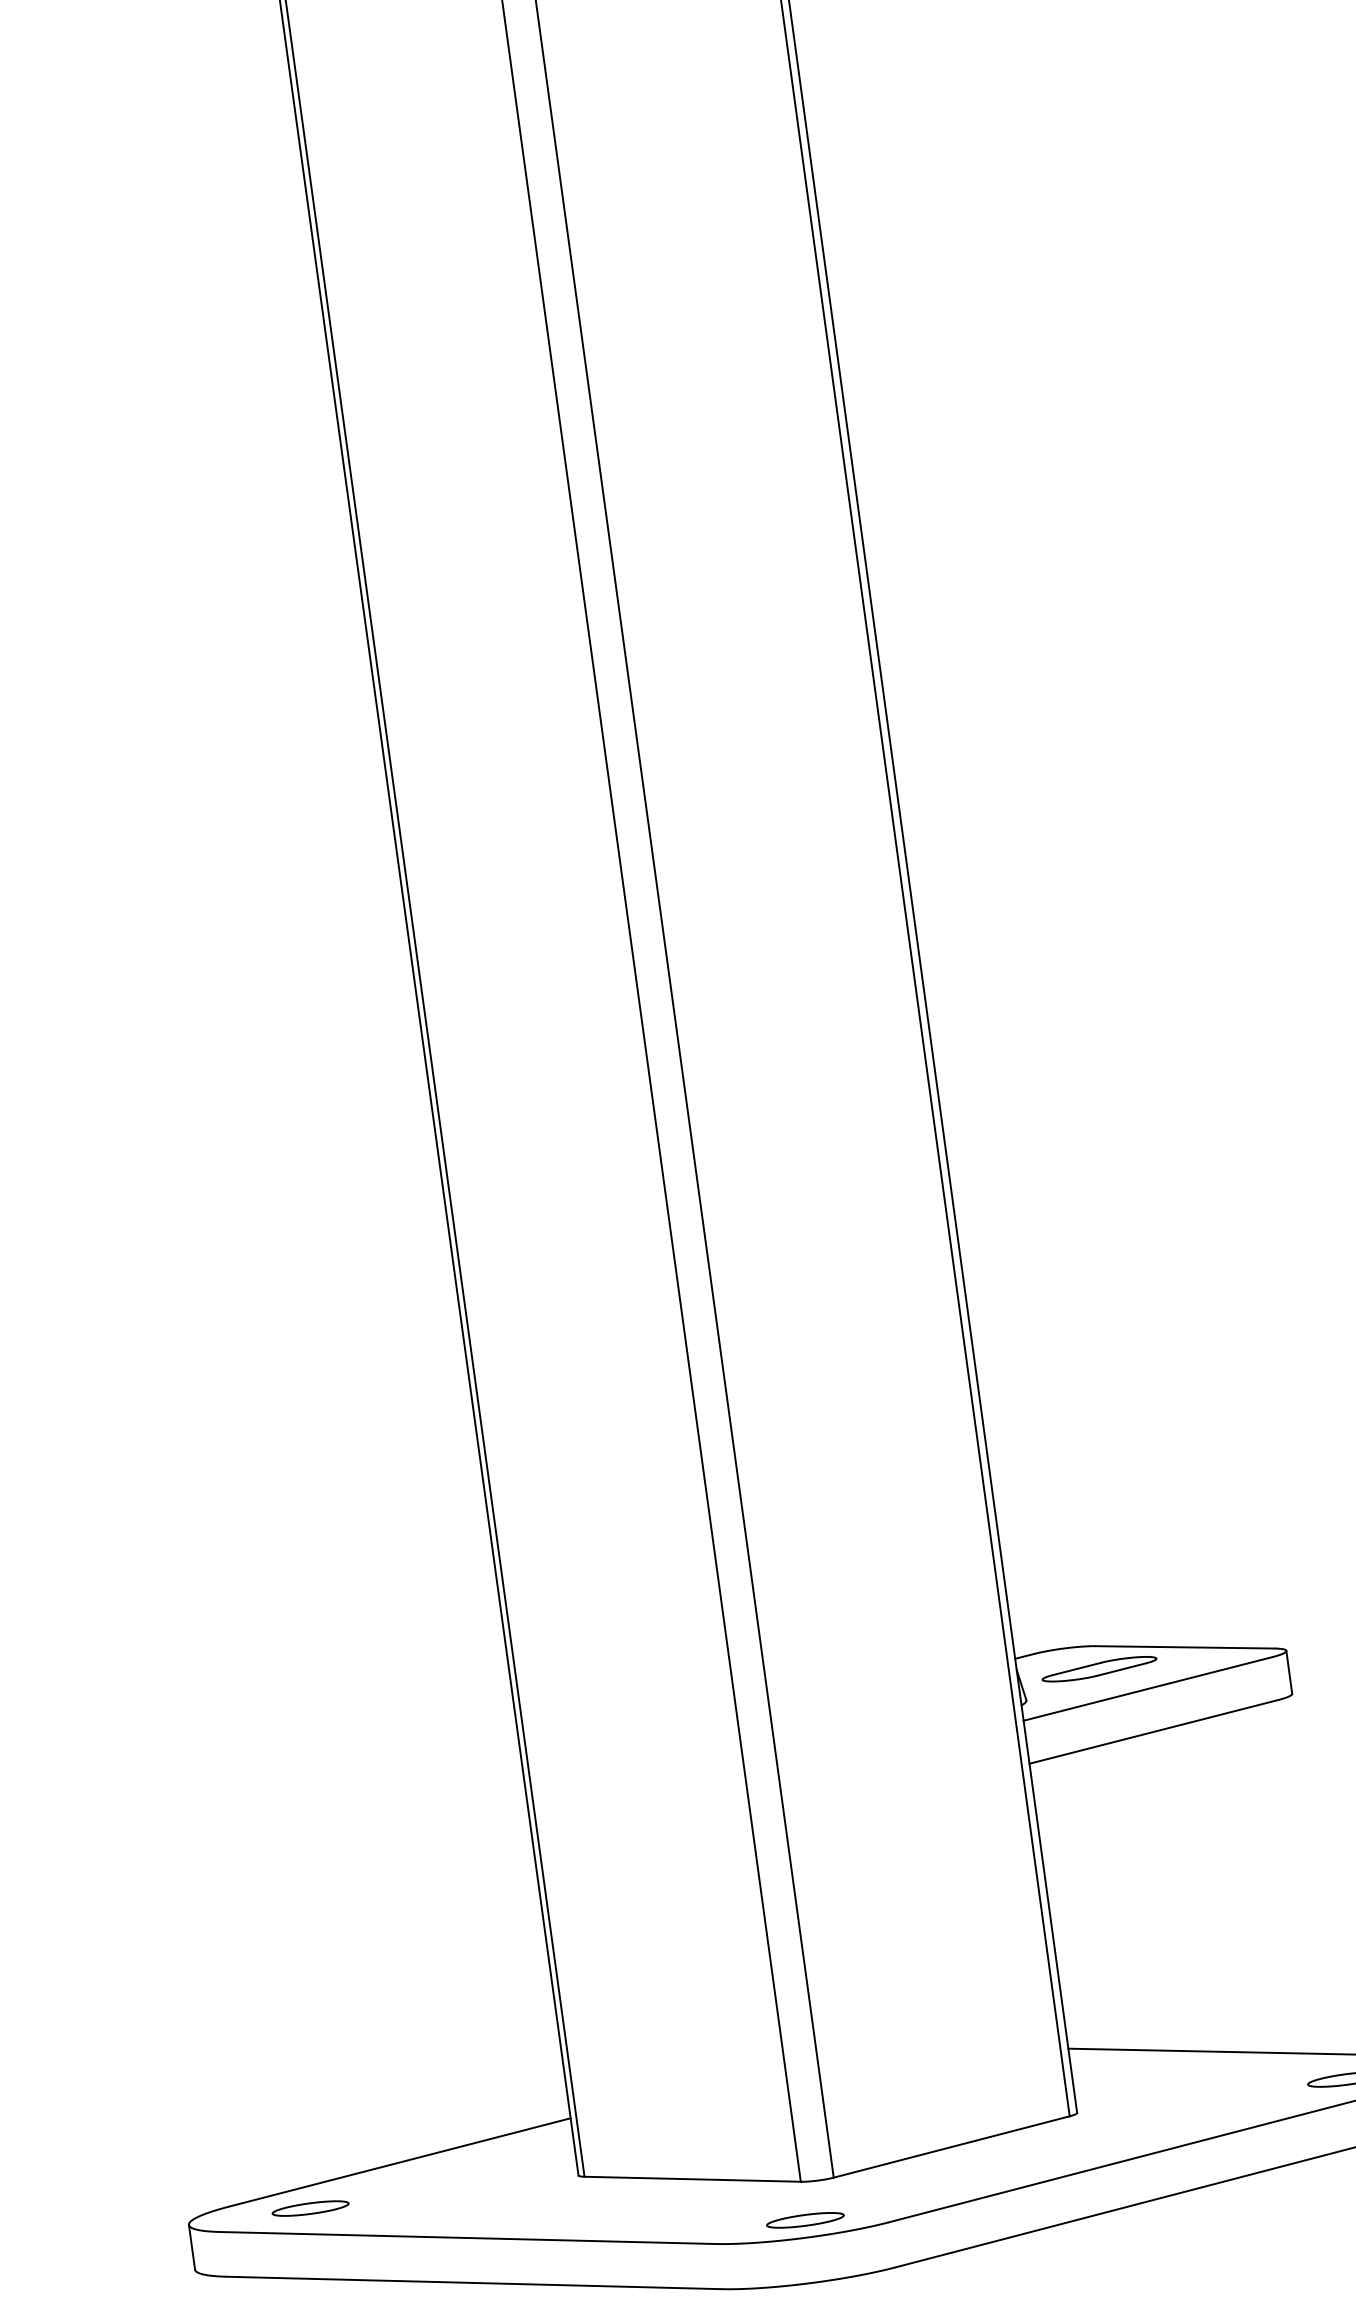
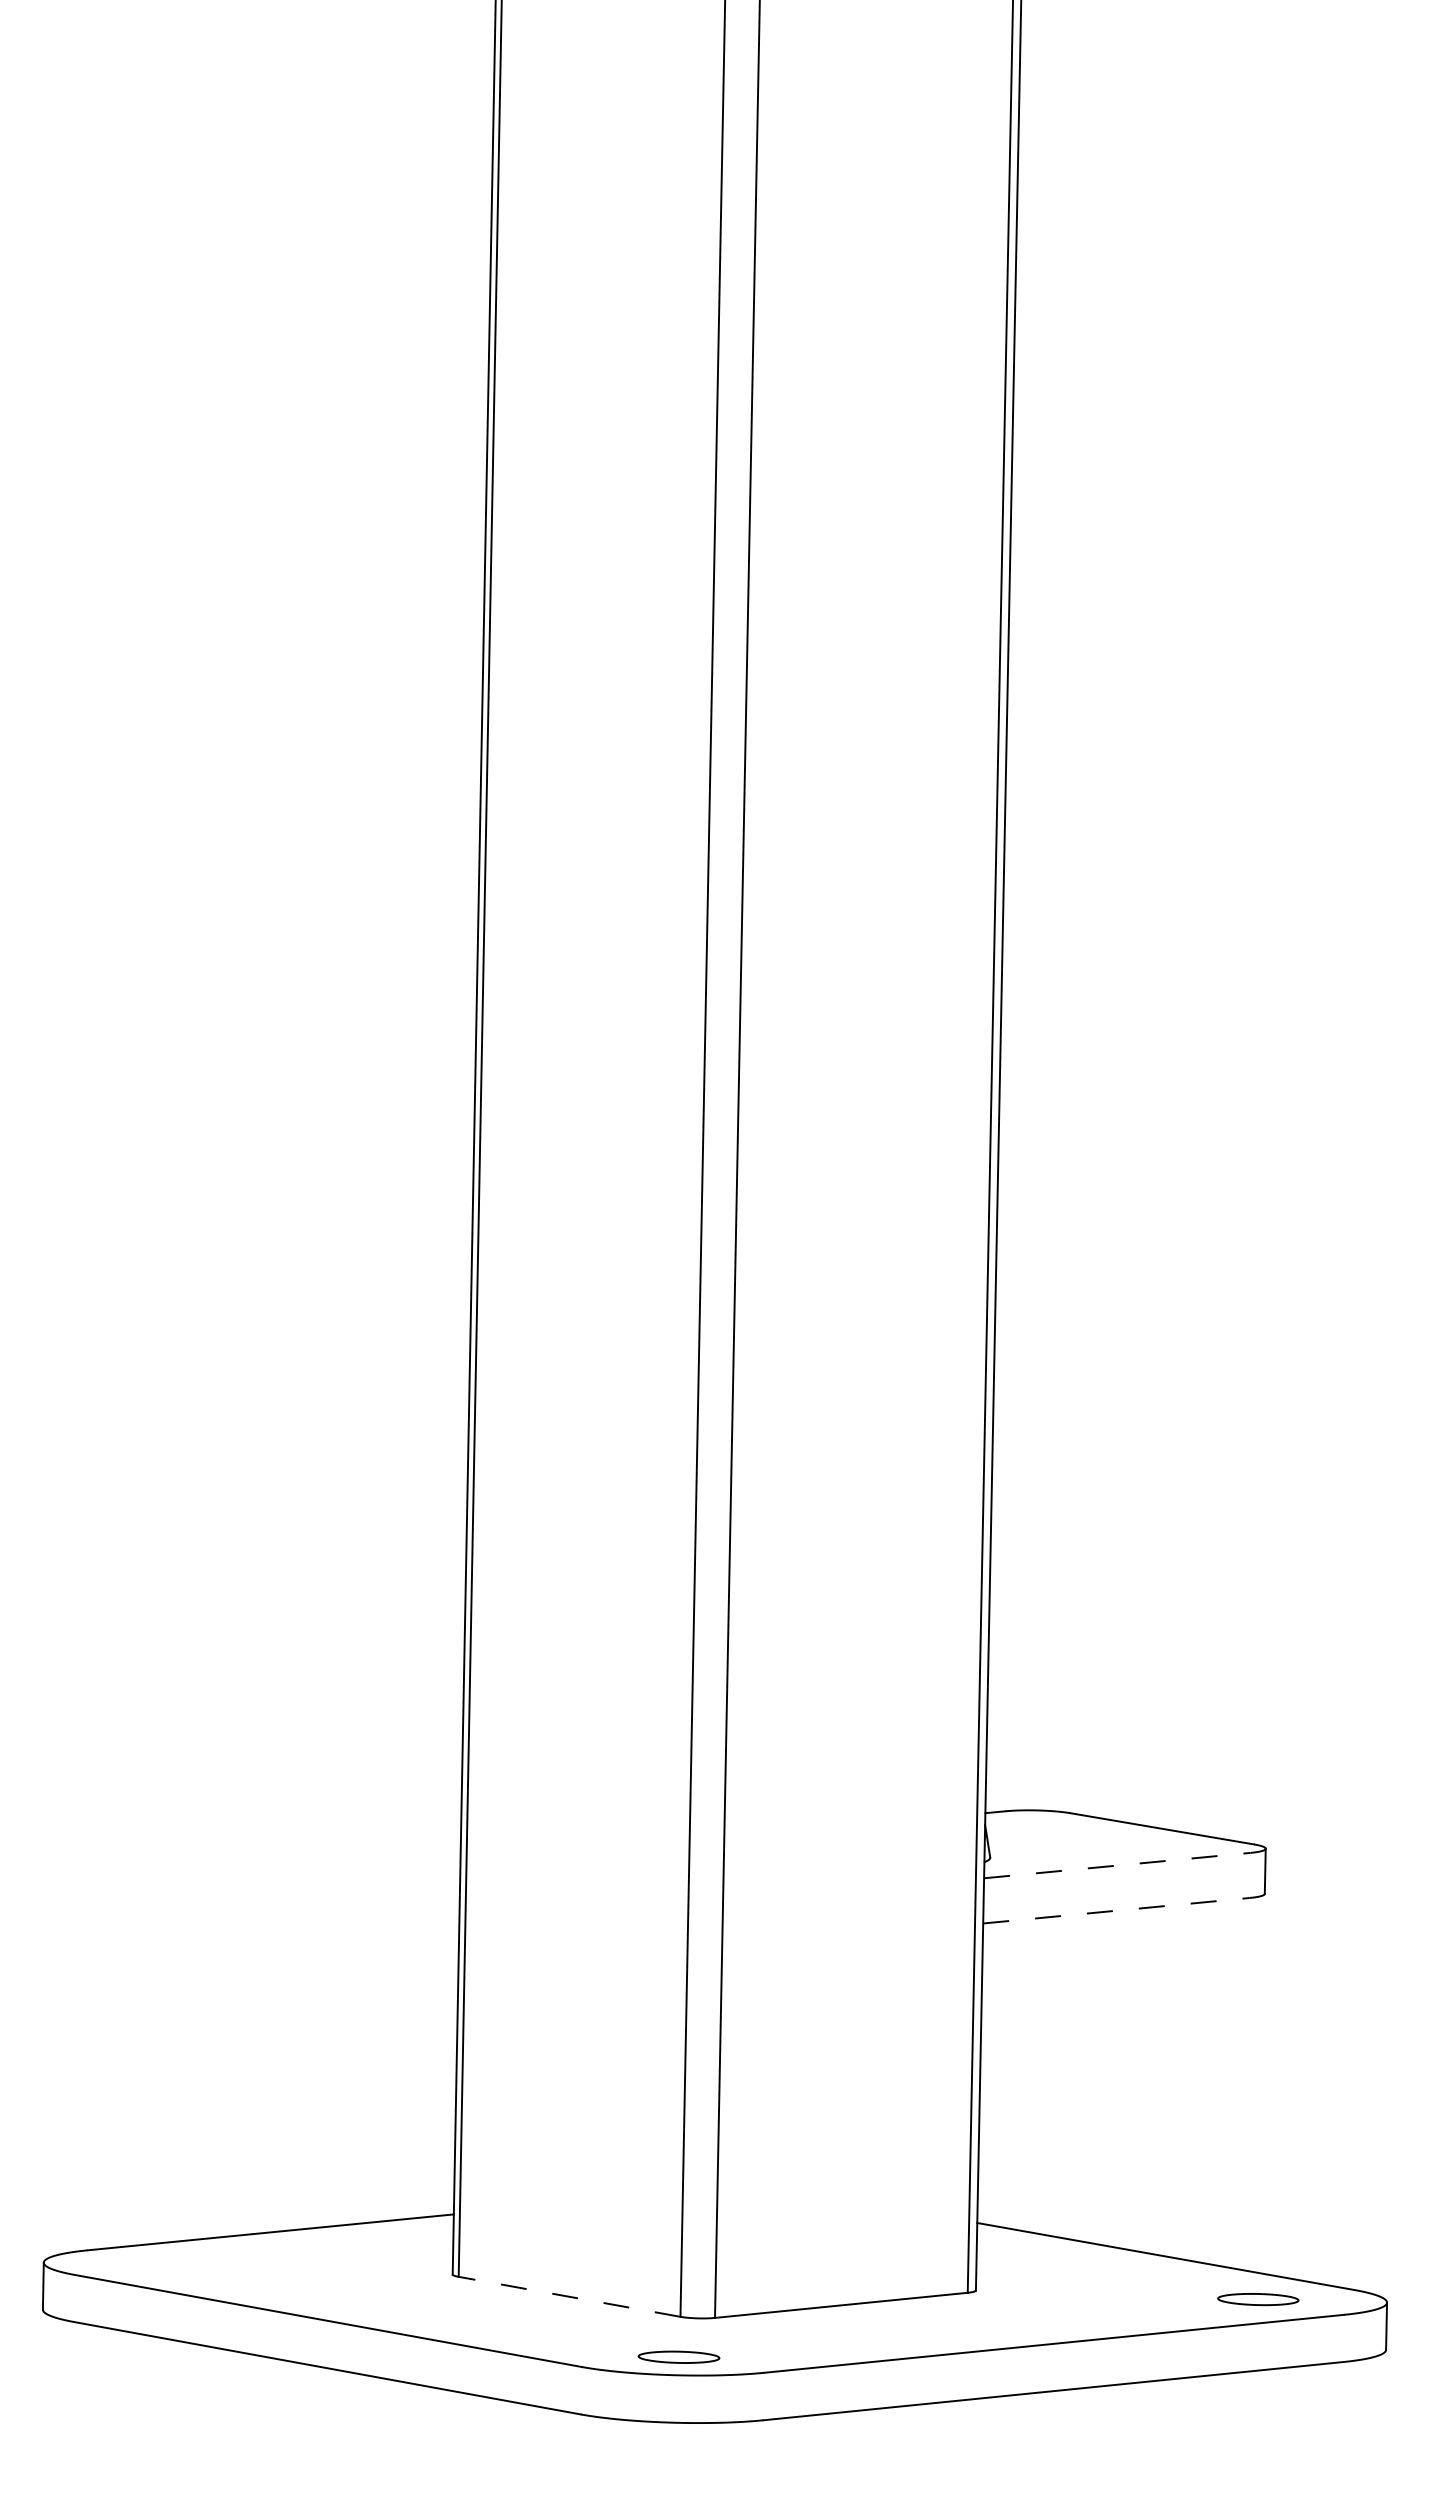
part: (1099, 1669) -> (1070, 1837), removed
line: (1148, 1688) -> (1117, 1865), solid -> dashed
line: (1154, 1731) -> (1116, 1910), solid -> dashed
line: (692, 2178) -> (569, 2296), solid -> dashed
part: (310, 2208) -> (171, 2265), removed

